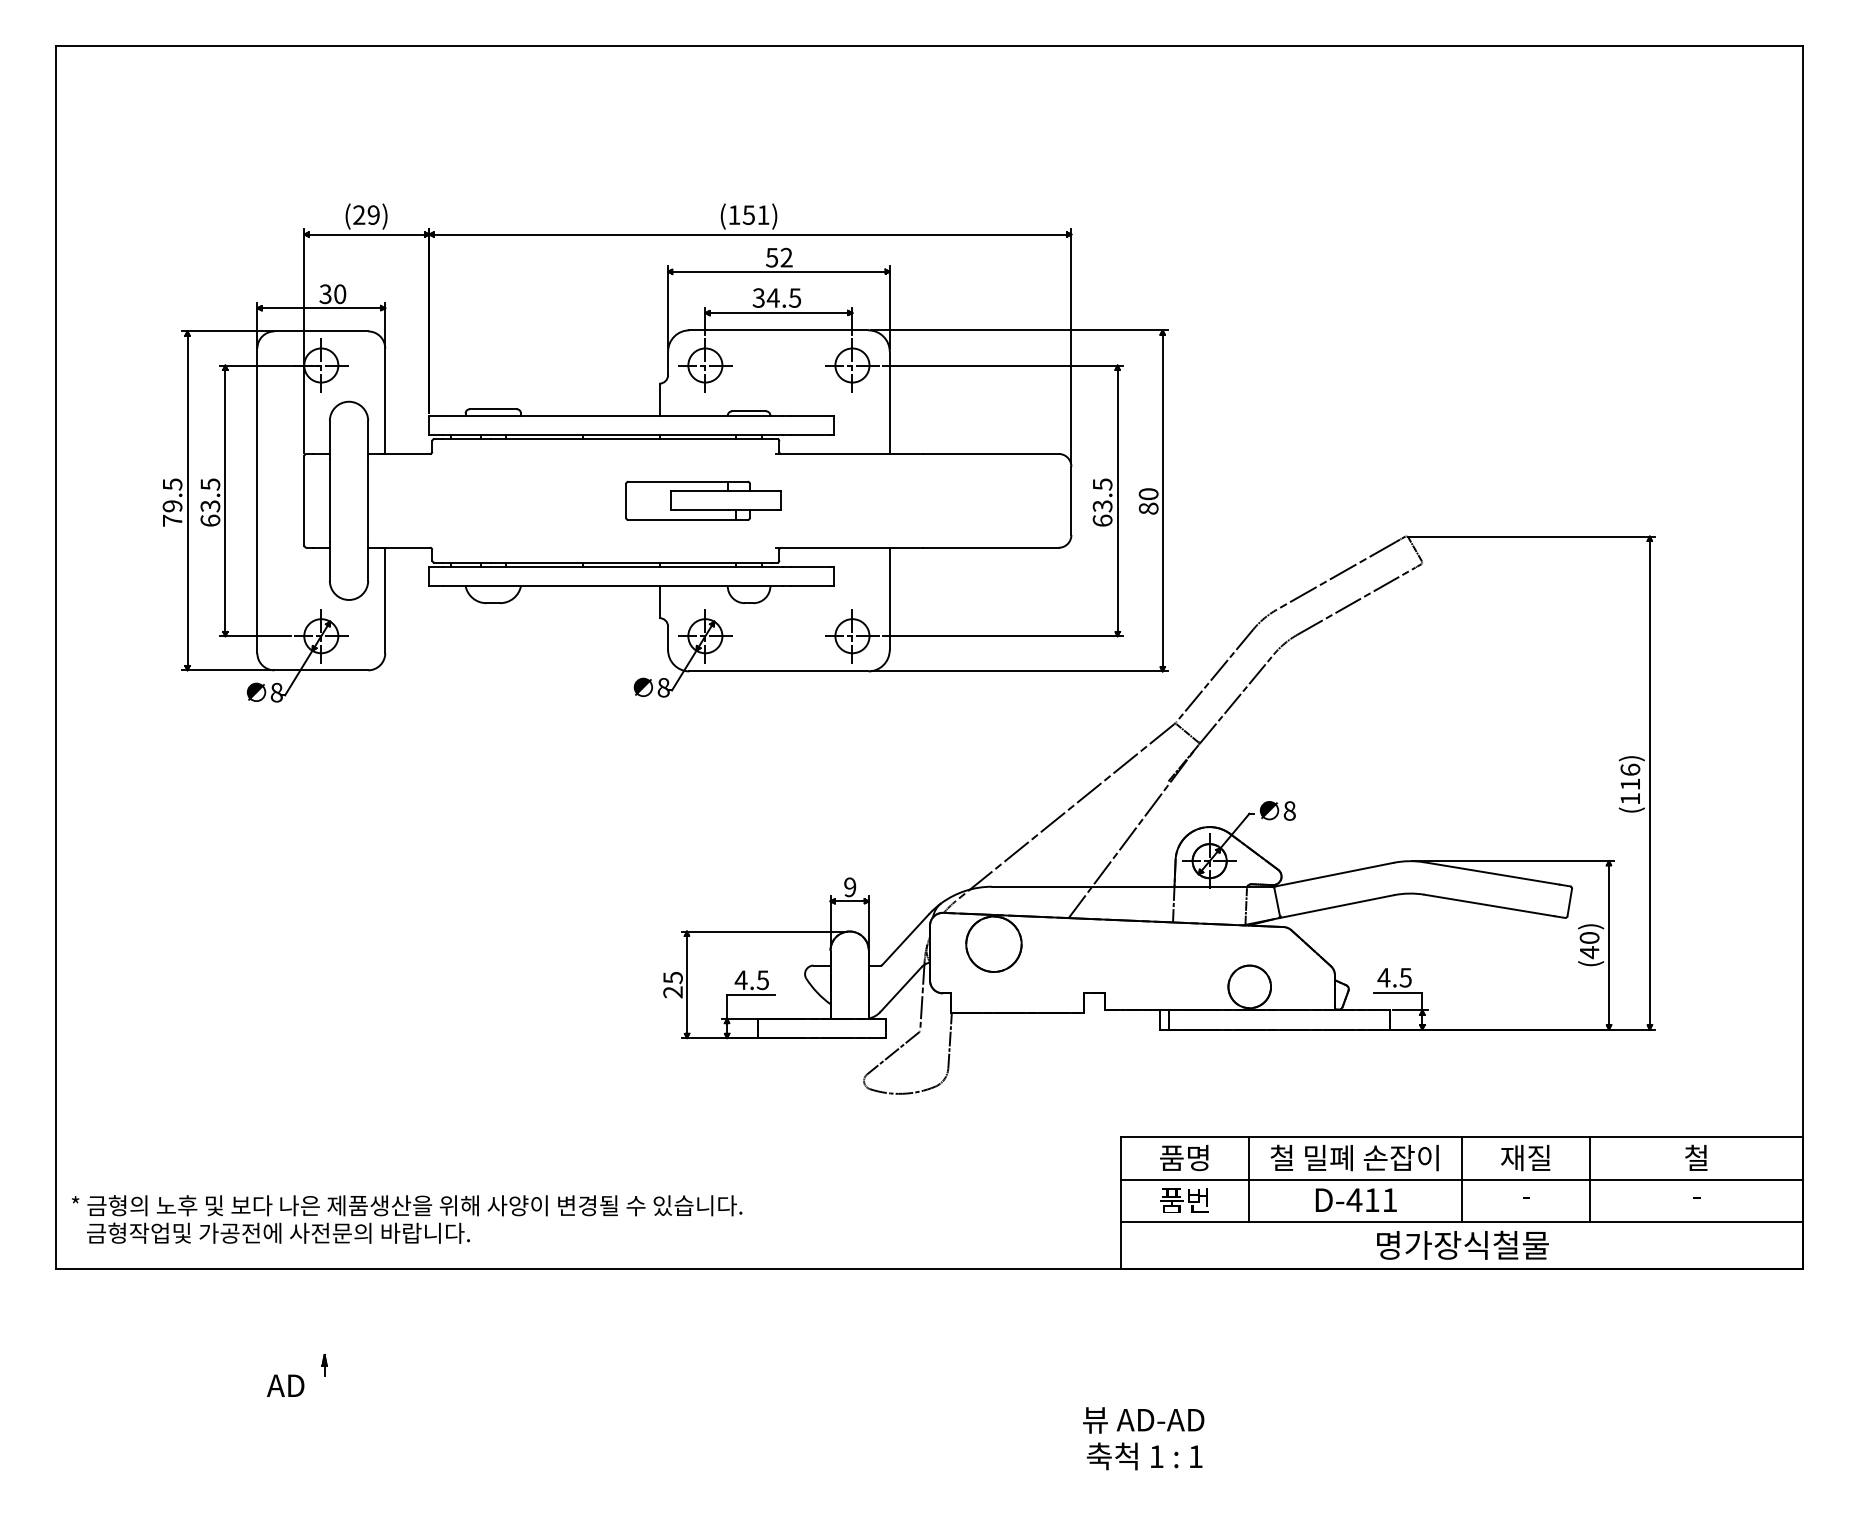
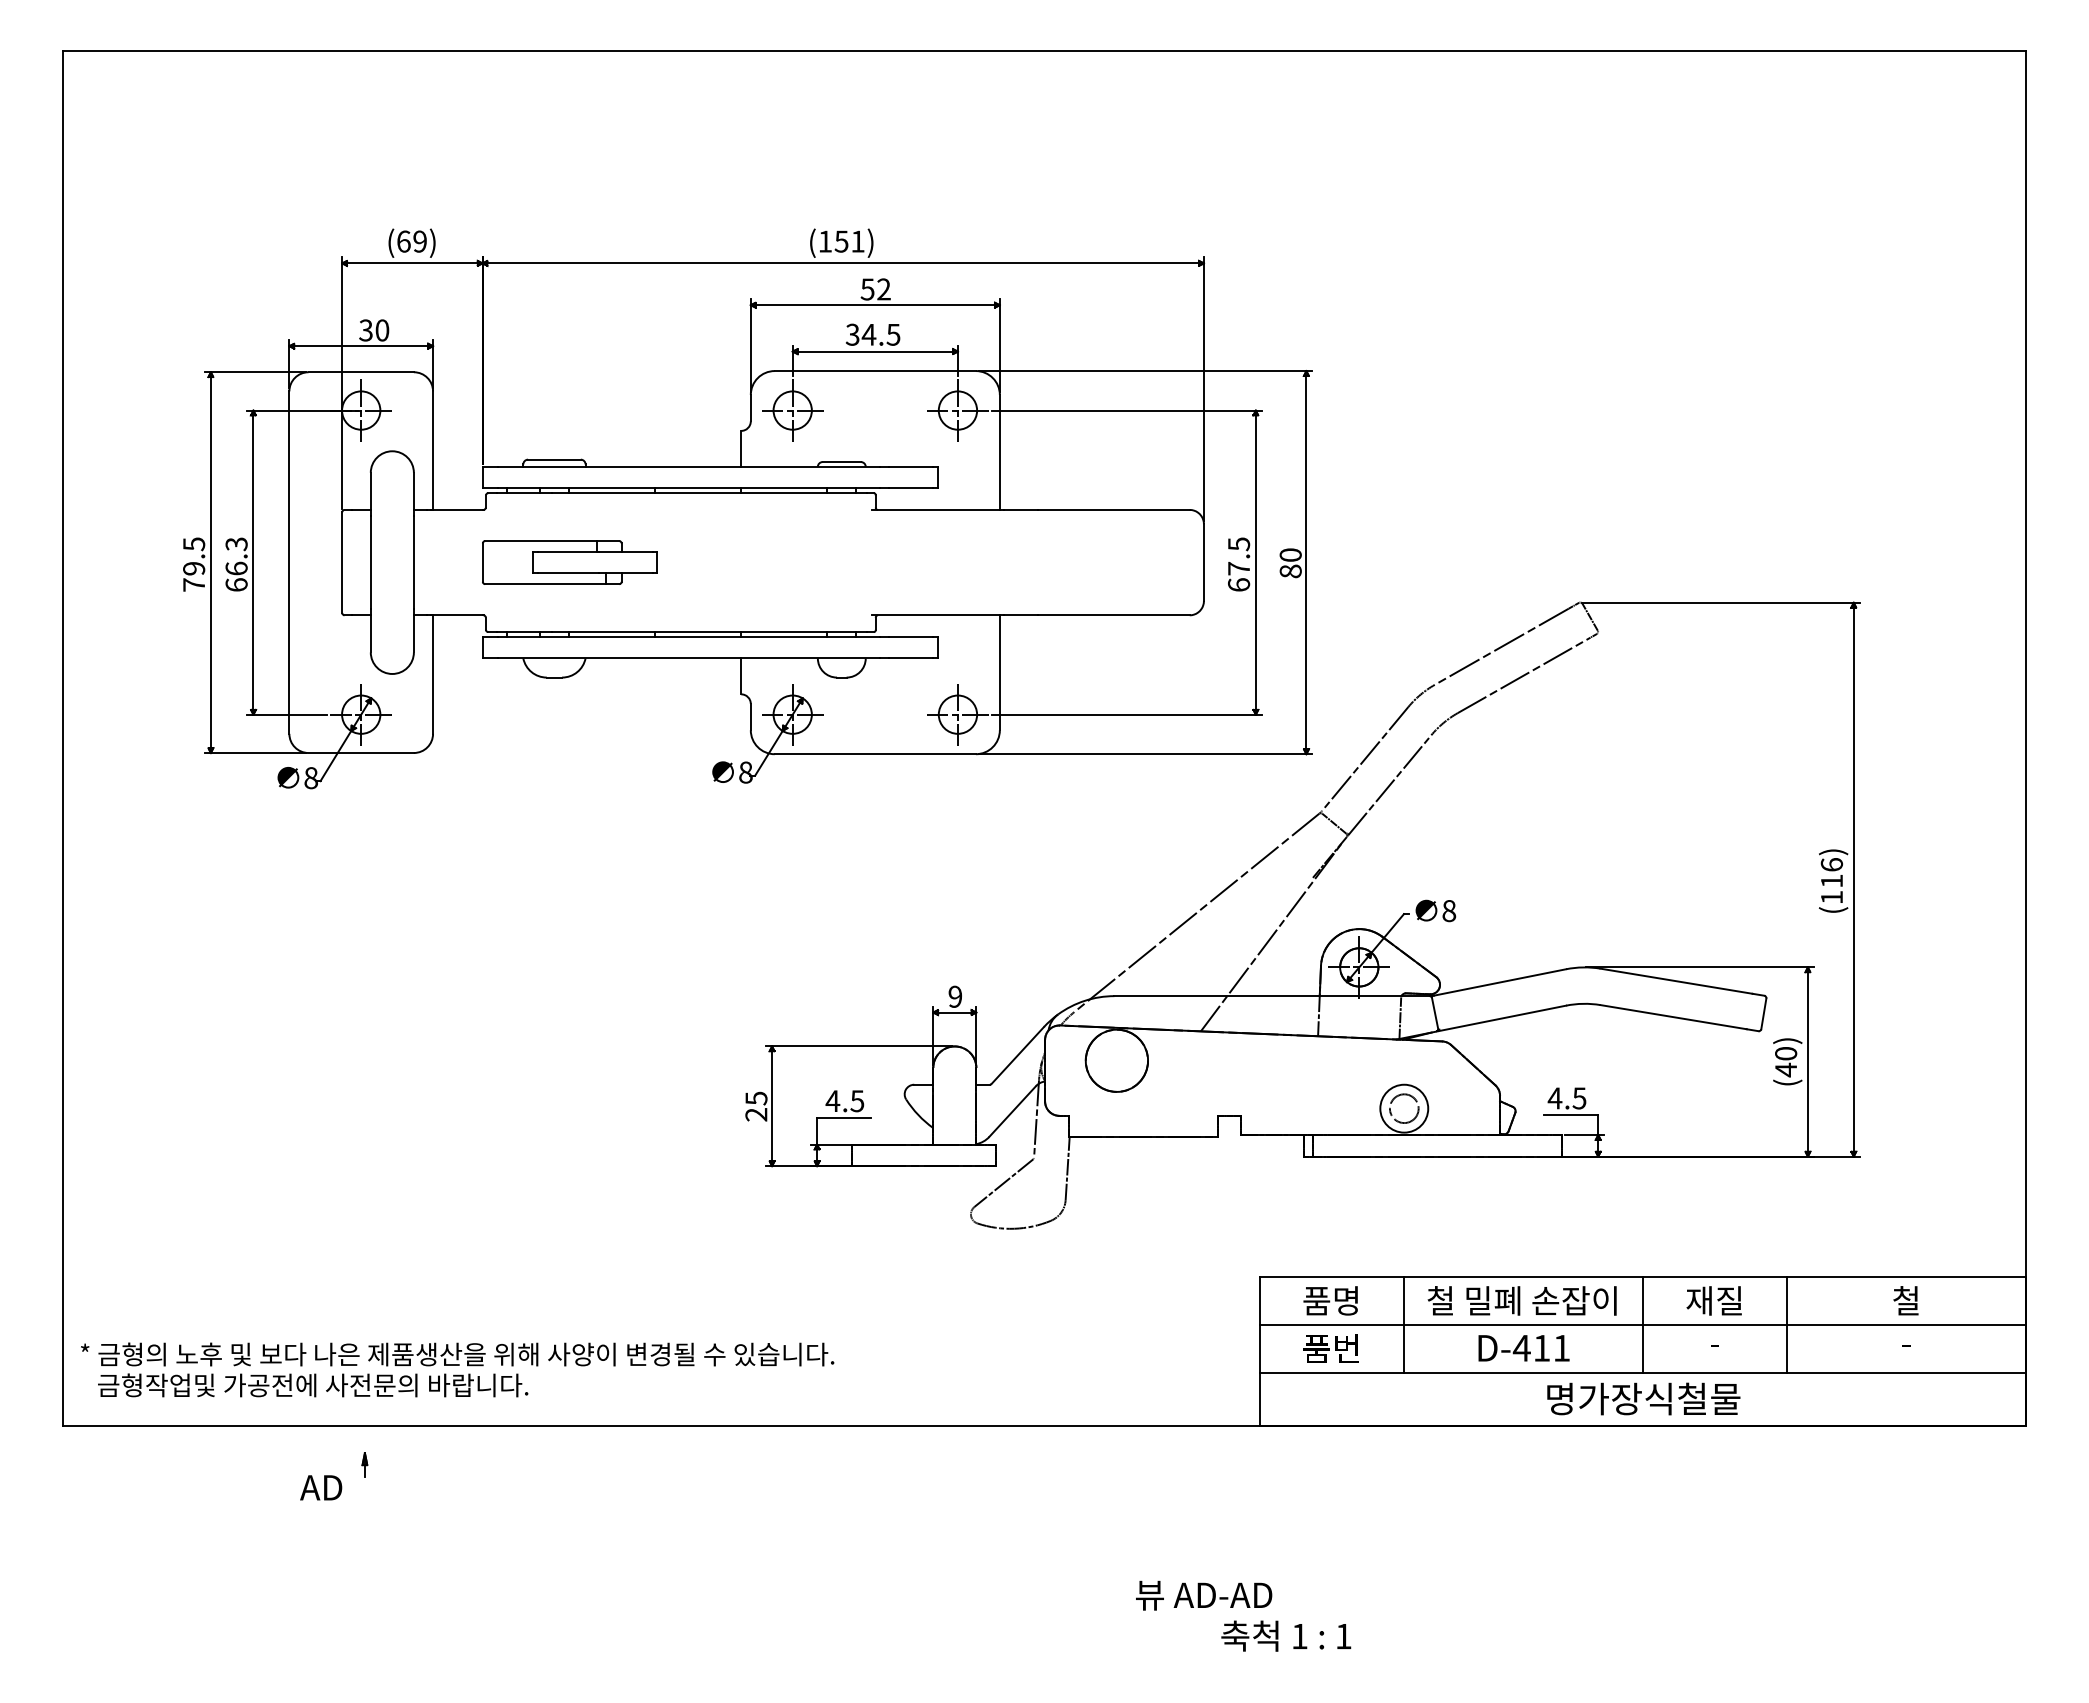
text: (358, 215) -> (403, 241), (29) -> (69)
text: (210, 495) -> (236, 556), 63.5 -> 66.3
part: (703, 500) -> (569, 562), moved
text: (1103, 506) -> (1239, 568), 63.5 -> 67.5
circle: (1249, 986) -> (1404, 1108), size x0.6
part: (297, 1375) -> (334, 1476), moved
text: (1144, 1420) -> (1204, 1595), moved

